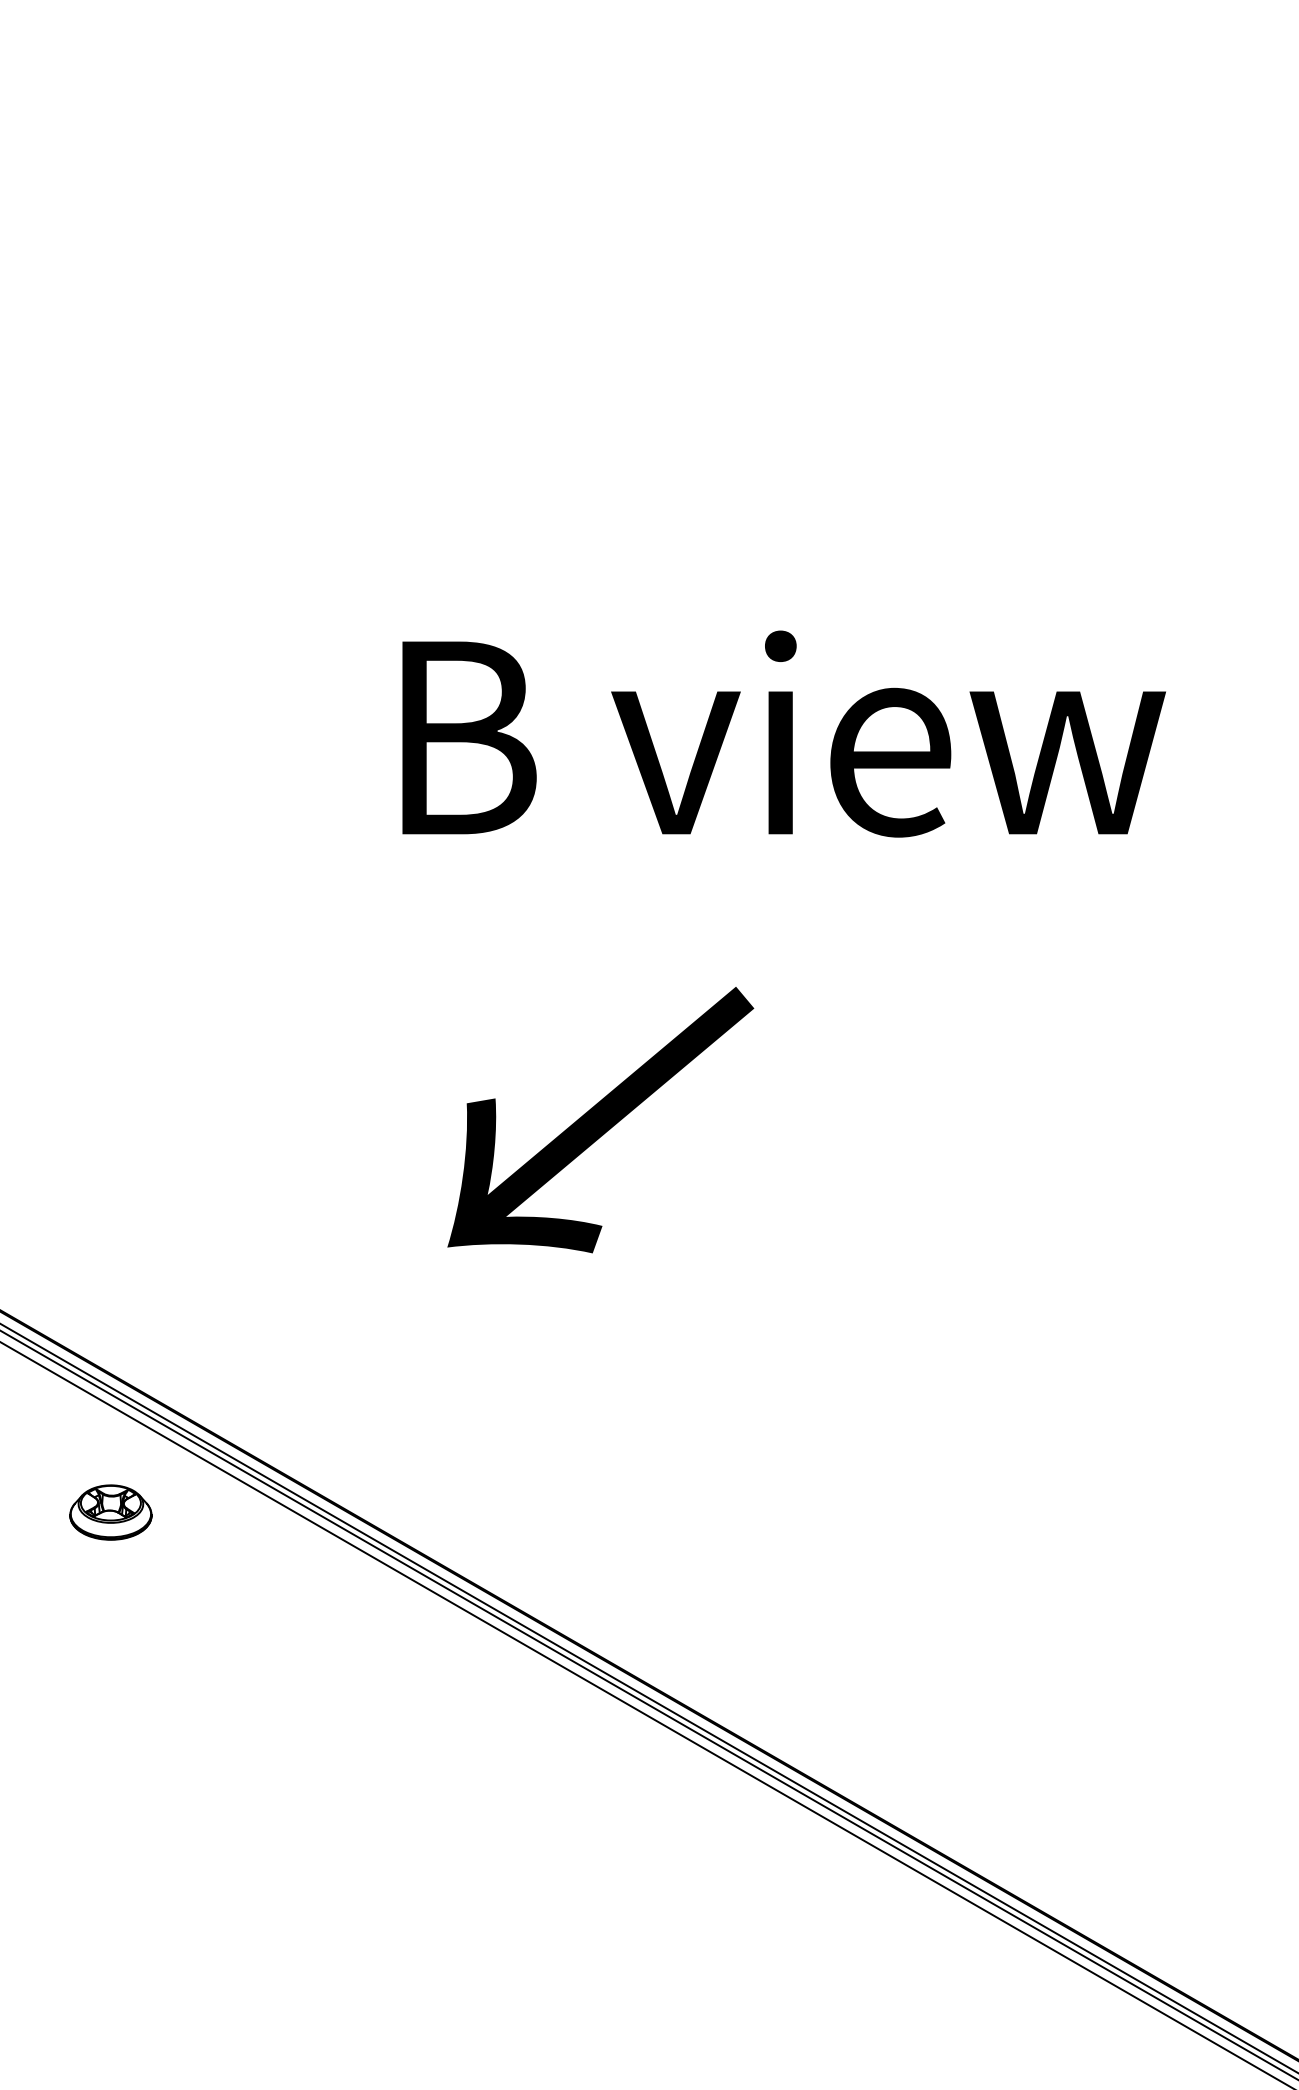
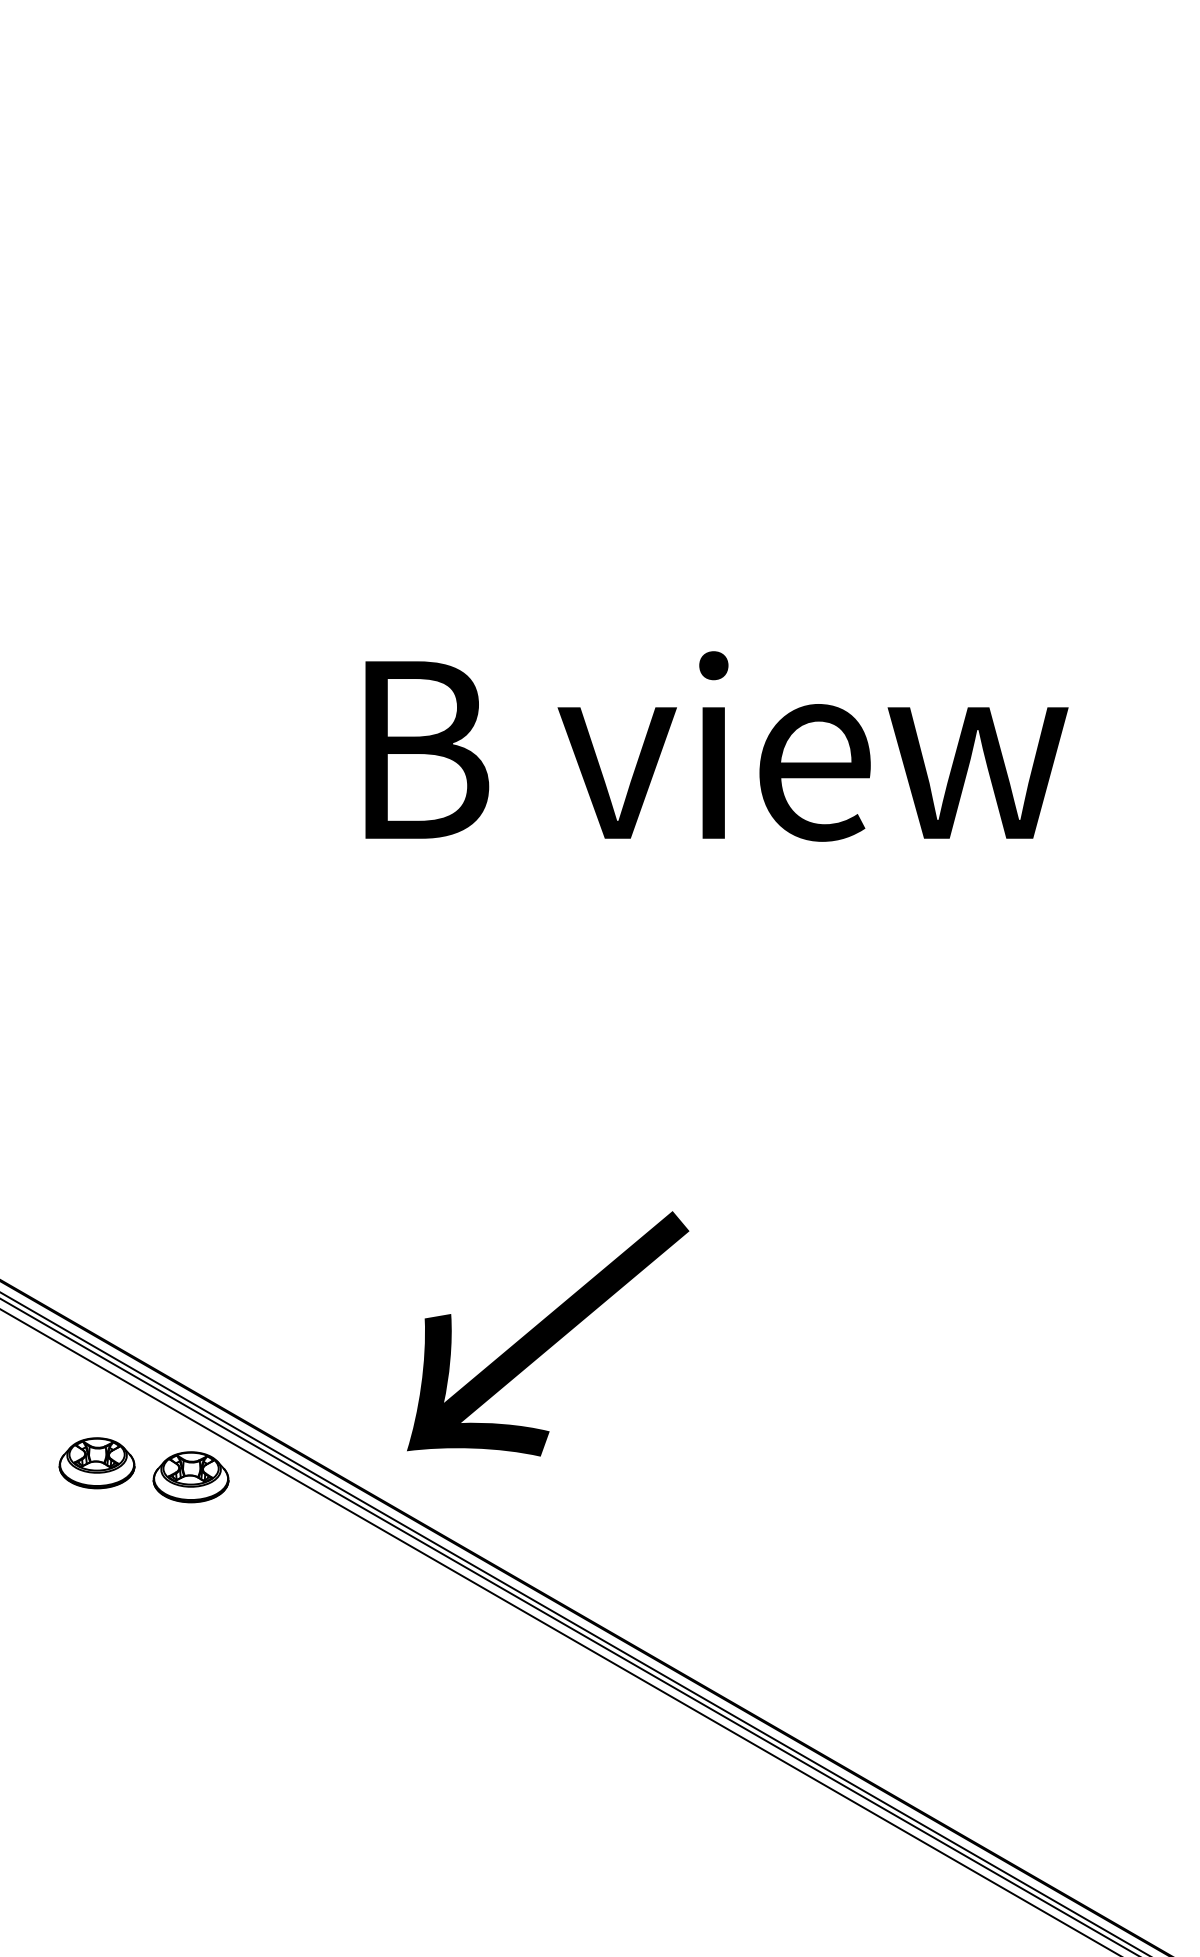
text: (601, 1119) -> (548, 1333), moved
part: (212, 1528) -> (190, 1477), added

